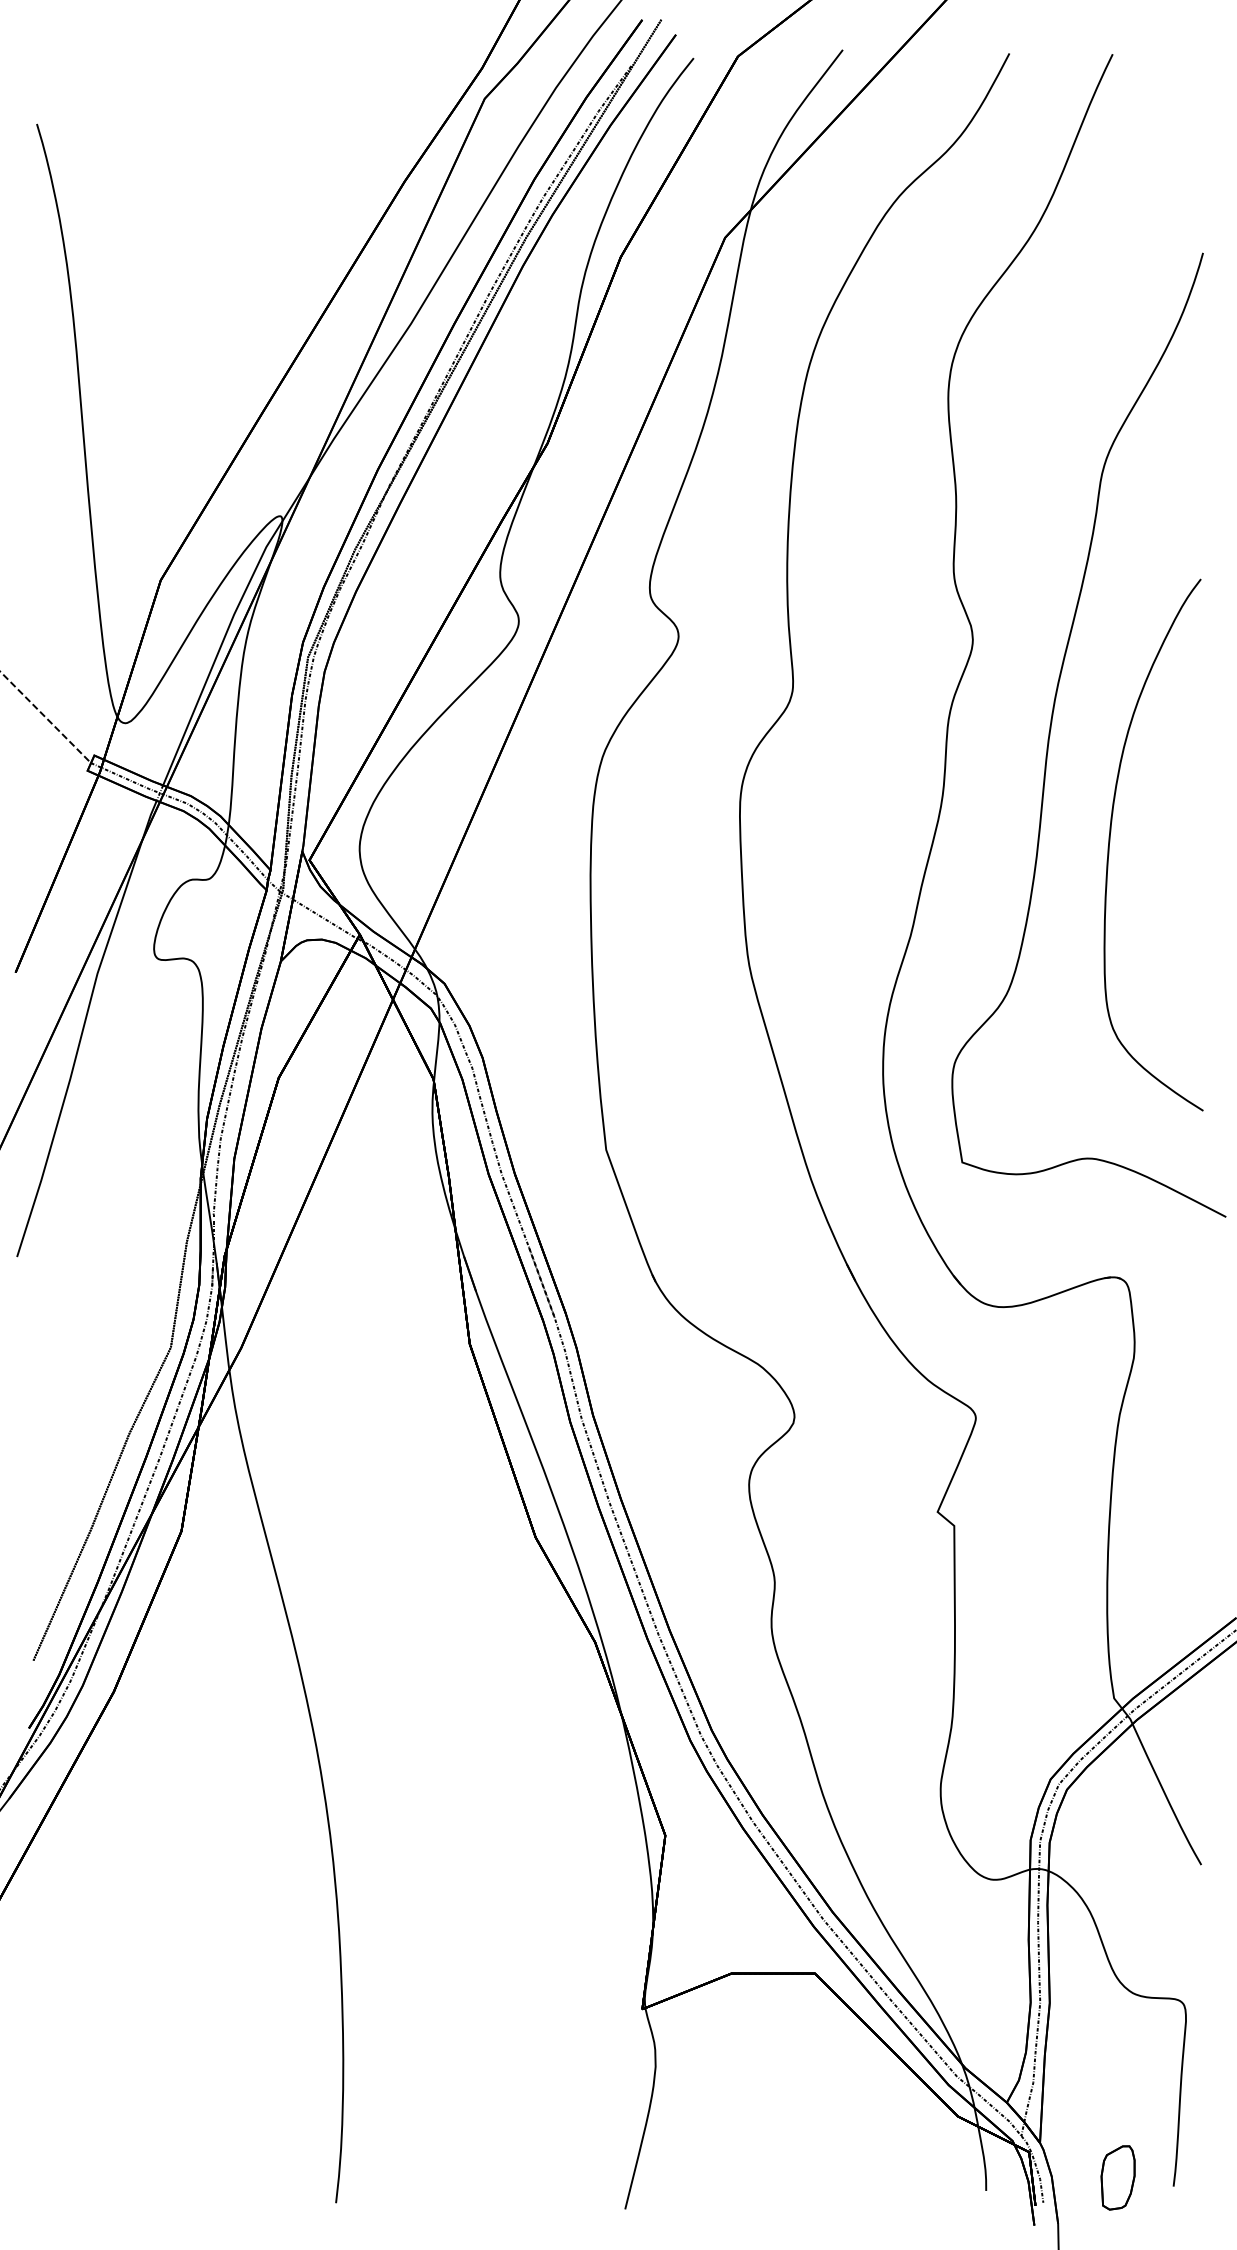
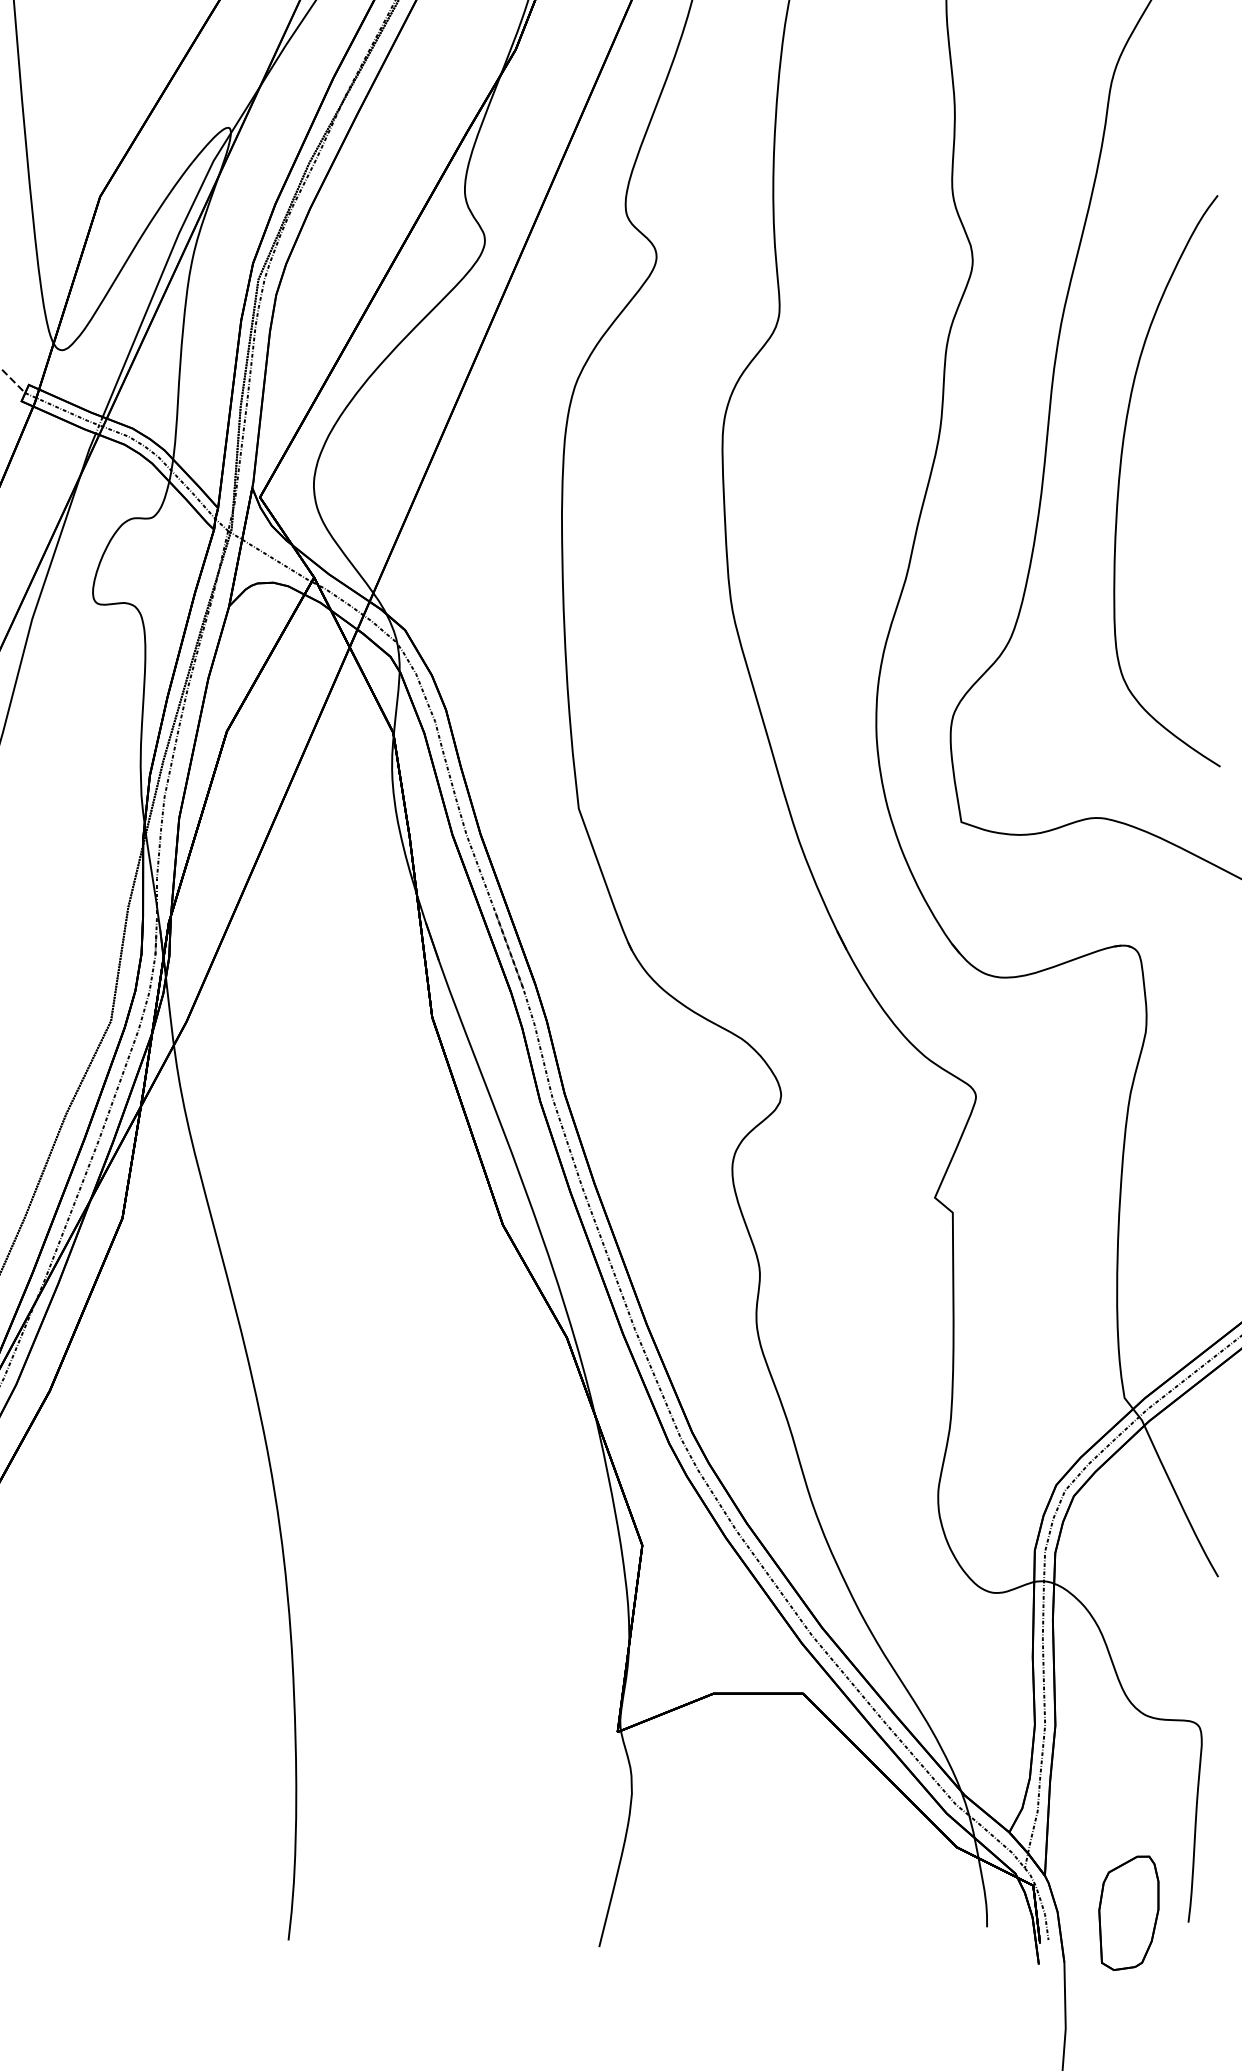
part: (1117, 2177) -> (1128, 1912), size x1.67

